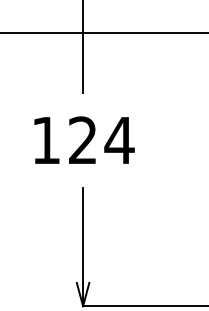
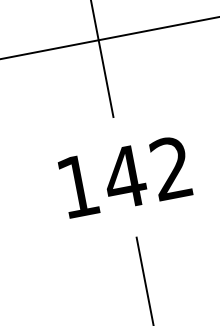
text: (100, 139) -> (147, 171), 124 -> 142

